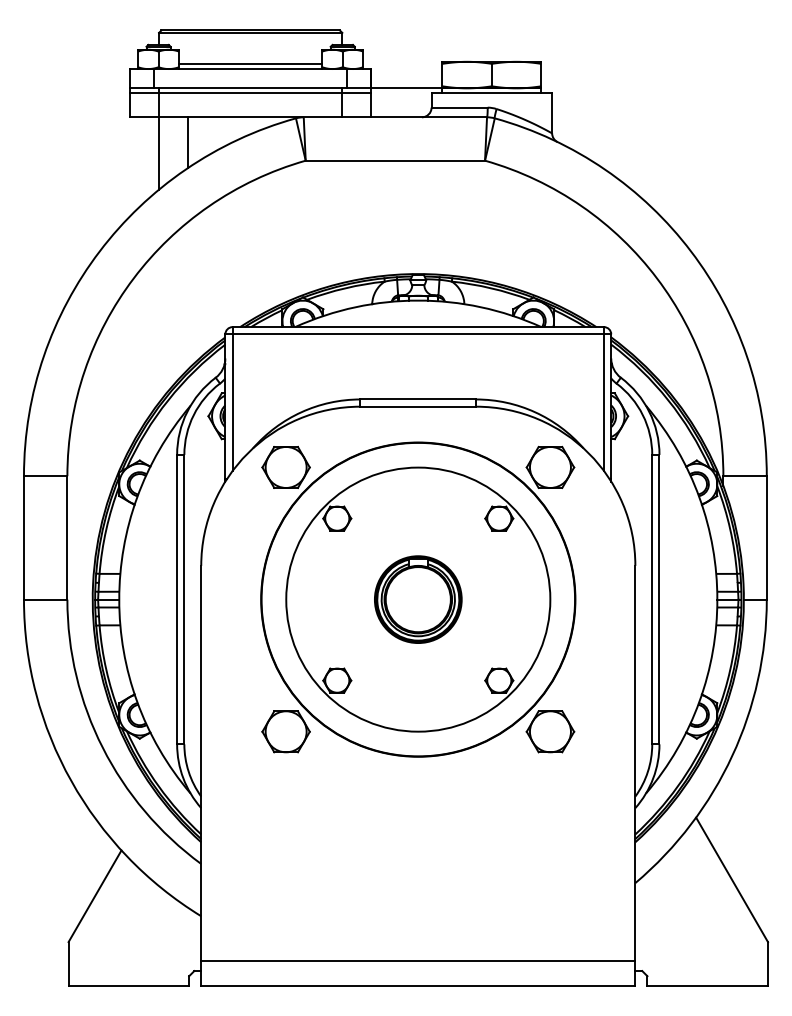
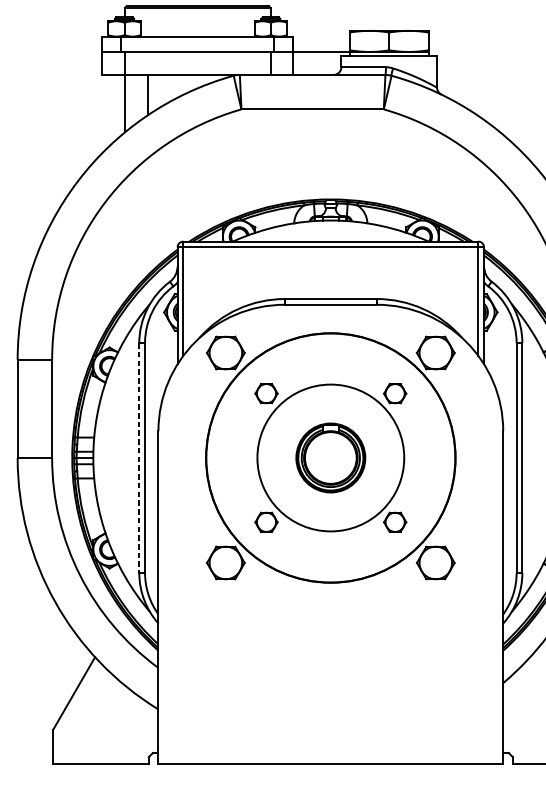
line: (250, 64) -> (197, 32), removed
line: (250, 93) -> (197, 56), removed
line: (177, 599) -> (139, 457), solid -> dashed
circle: (418, 599) -> (330, 457), size x0.7
line: (418, 961) -> (330, 745), removed

